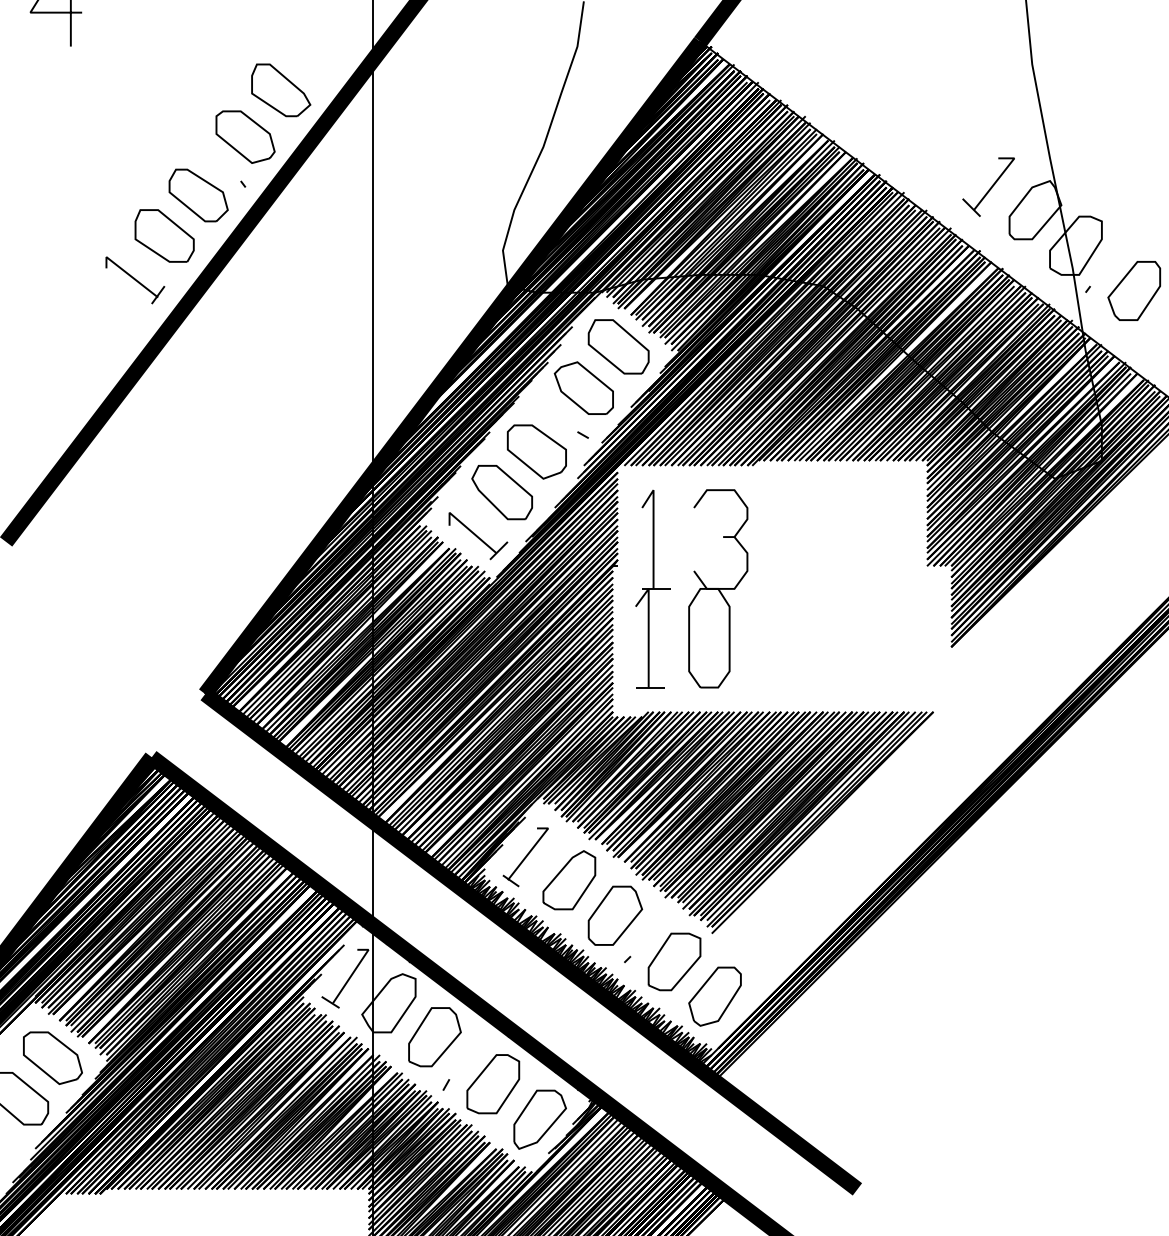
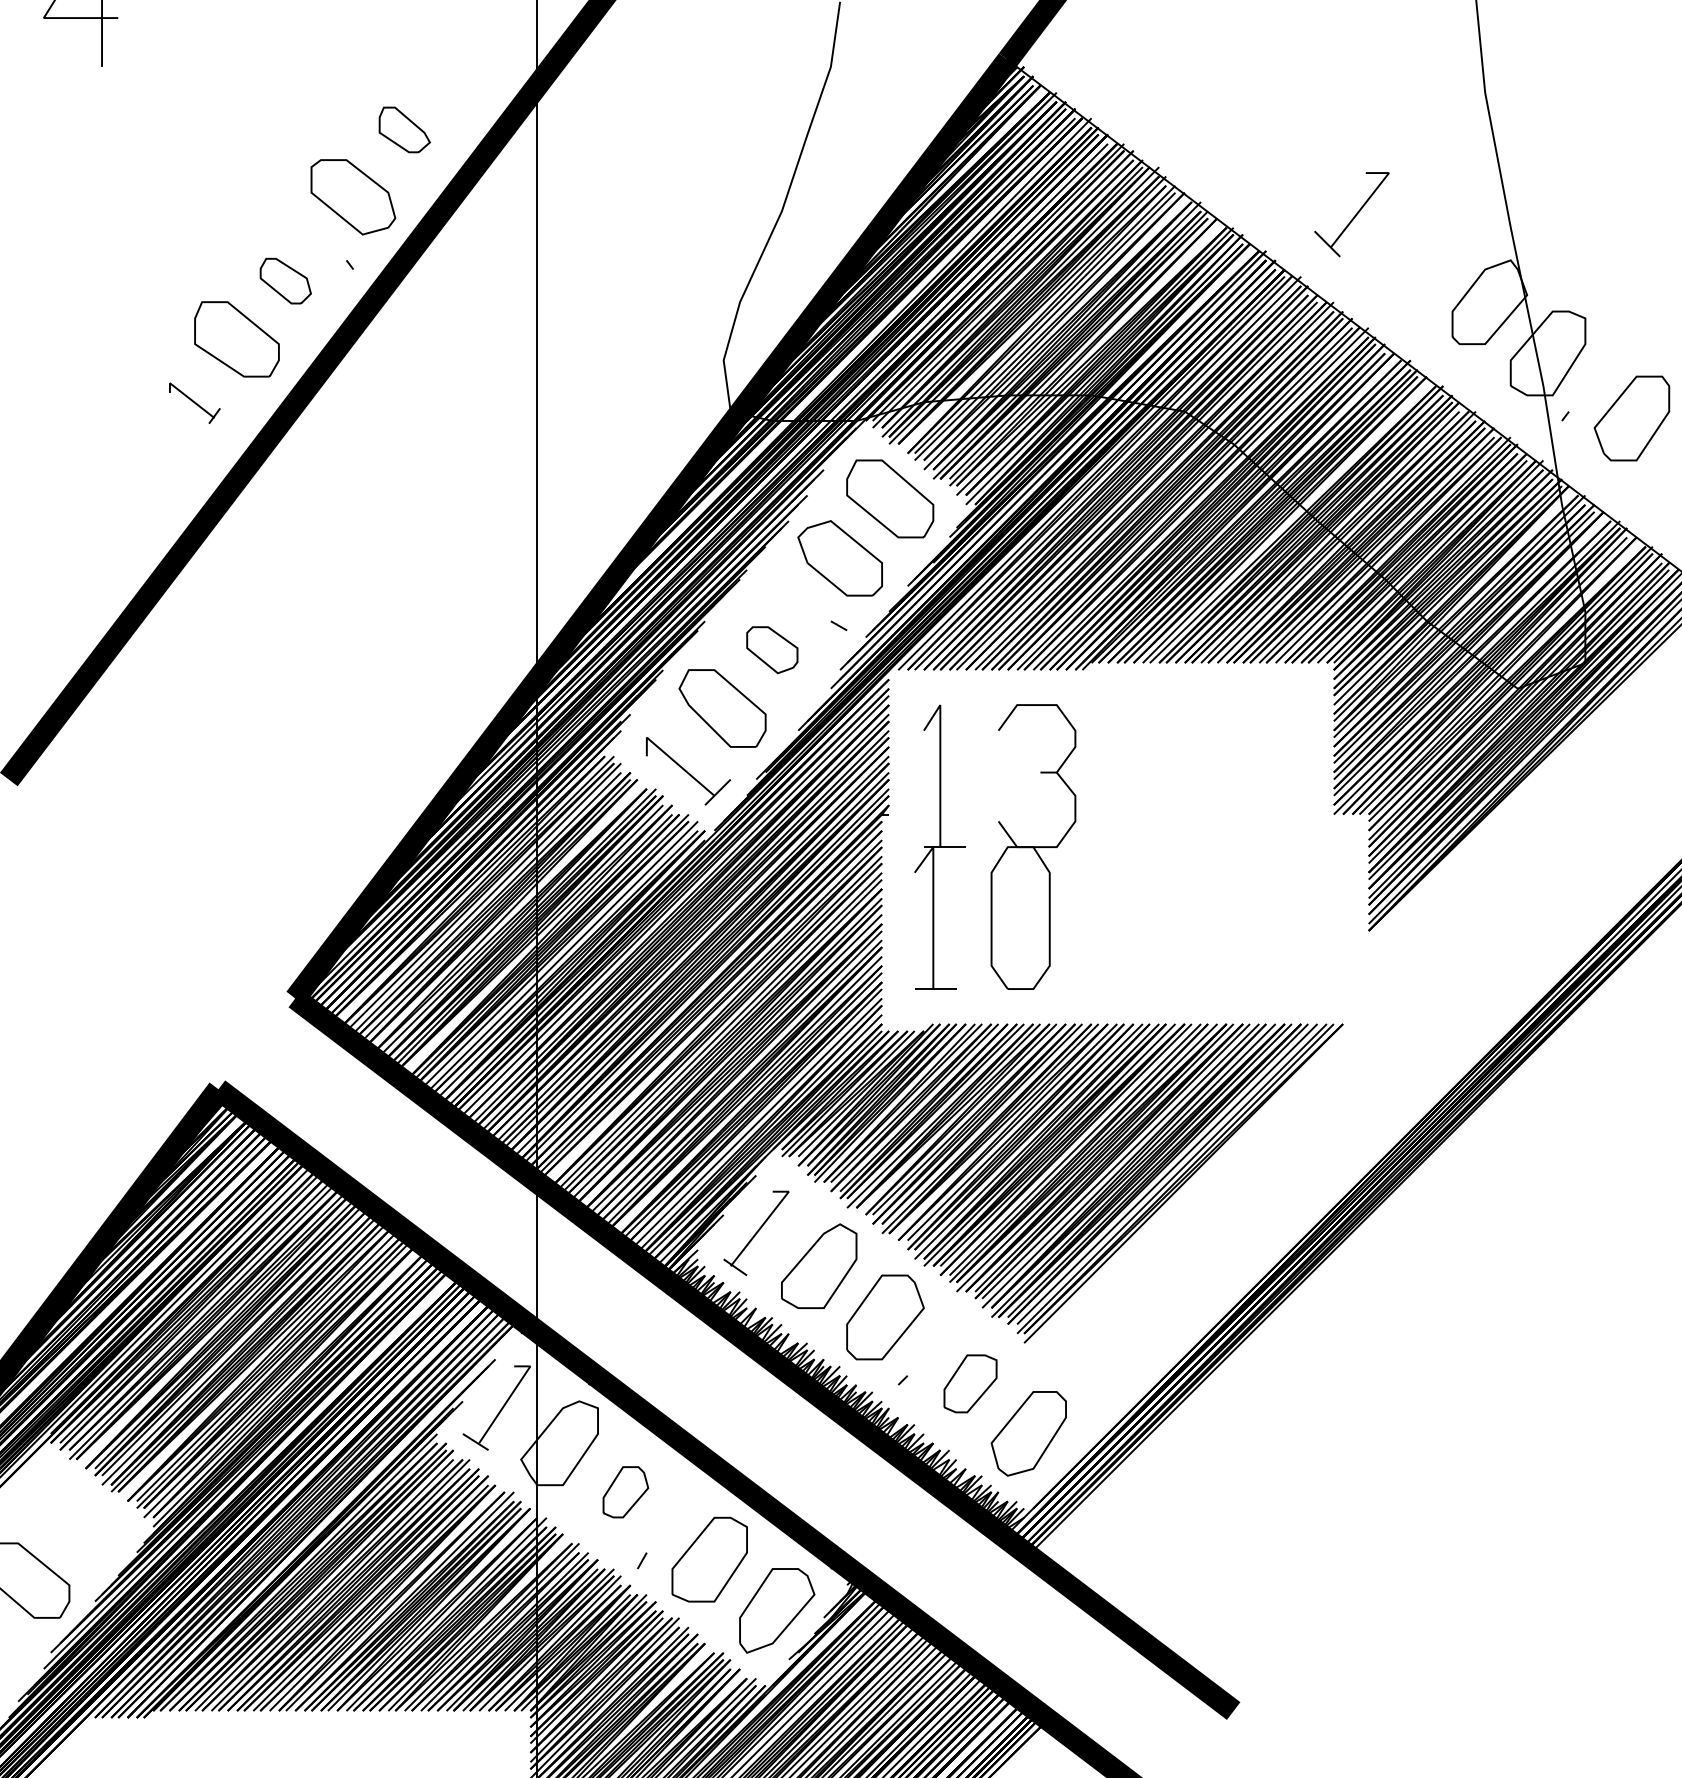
part: (281, 90) -> (405, 130), size x0.6
part: (988, 186) -> (1351, 213), moved
part: (198, 195) -> (285, 281), size x0.6
part: (135, 280) -> (195, 403), size x0.6
part: (536, 451) -> (771, 649), size x0.6
part: (674, 961) -> (970, 1383), size x0.7
part: (434, 1037) -> (625, 1492), size x0.6
part: (52, 1057) -> (75, 1521), removed

